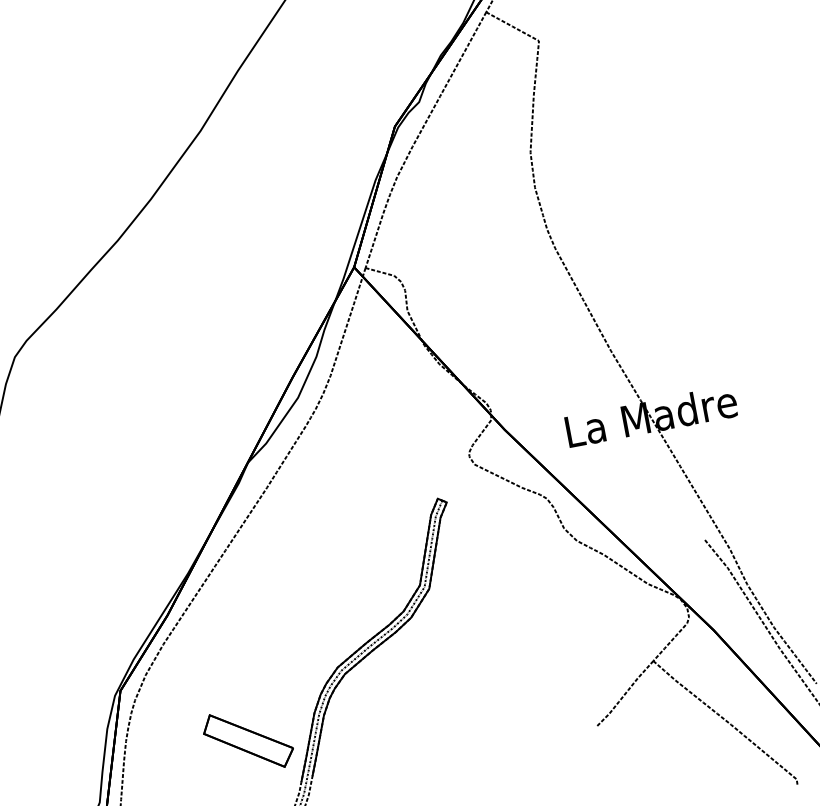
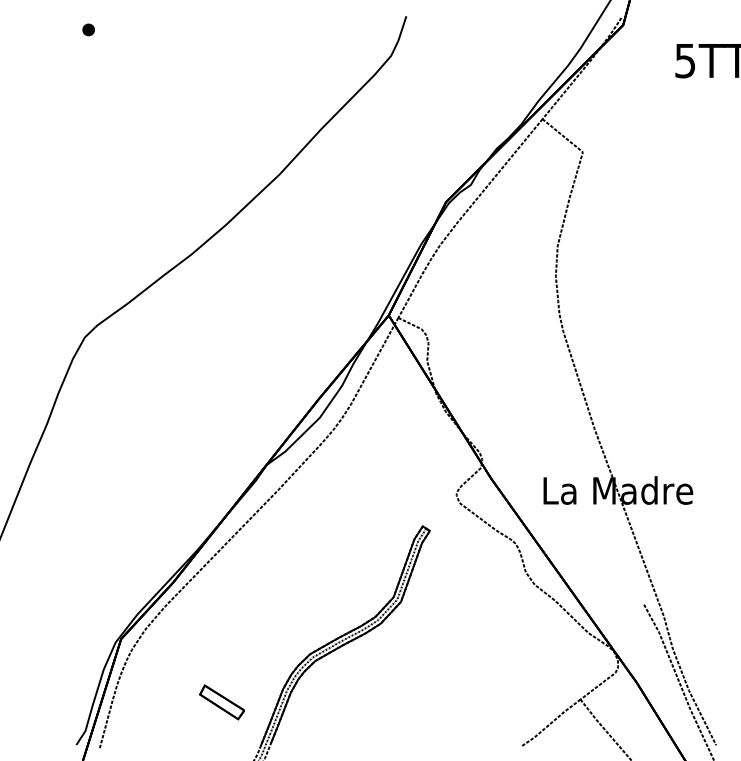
part: (247, 741) -> (221, 702), size x0.6

